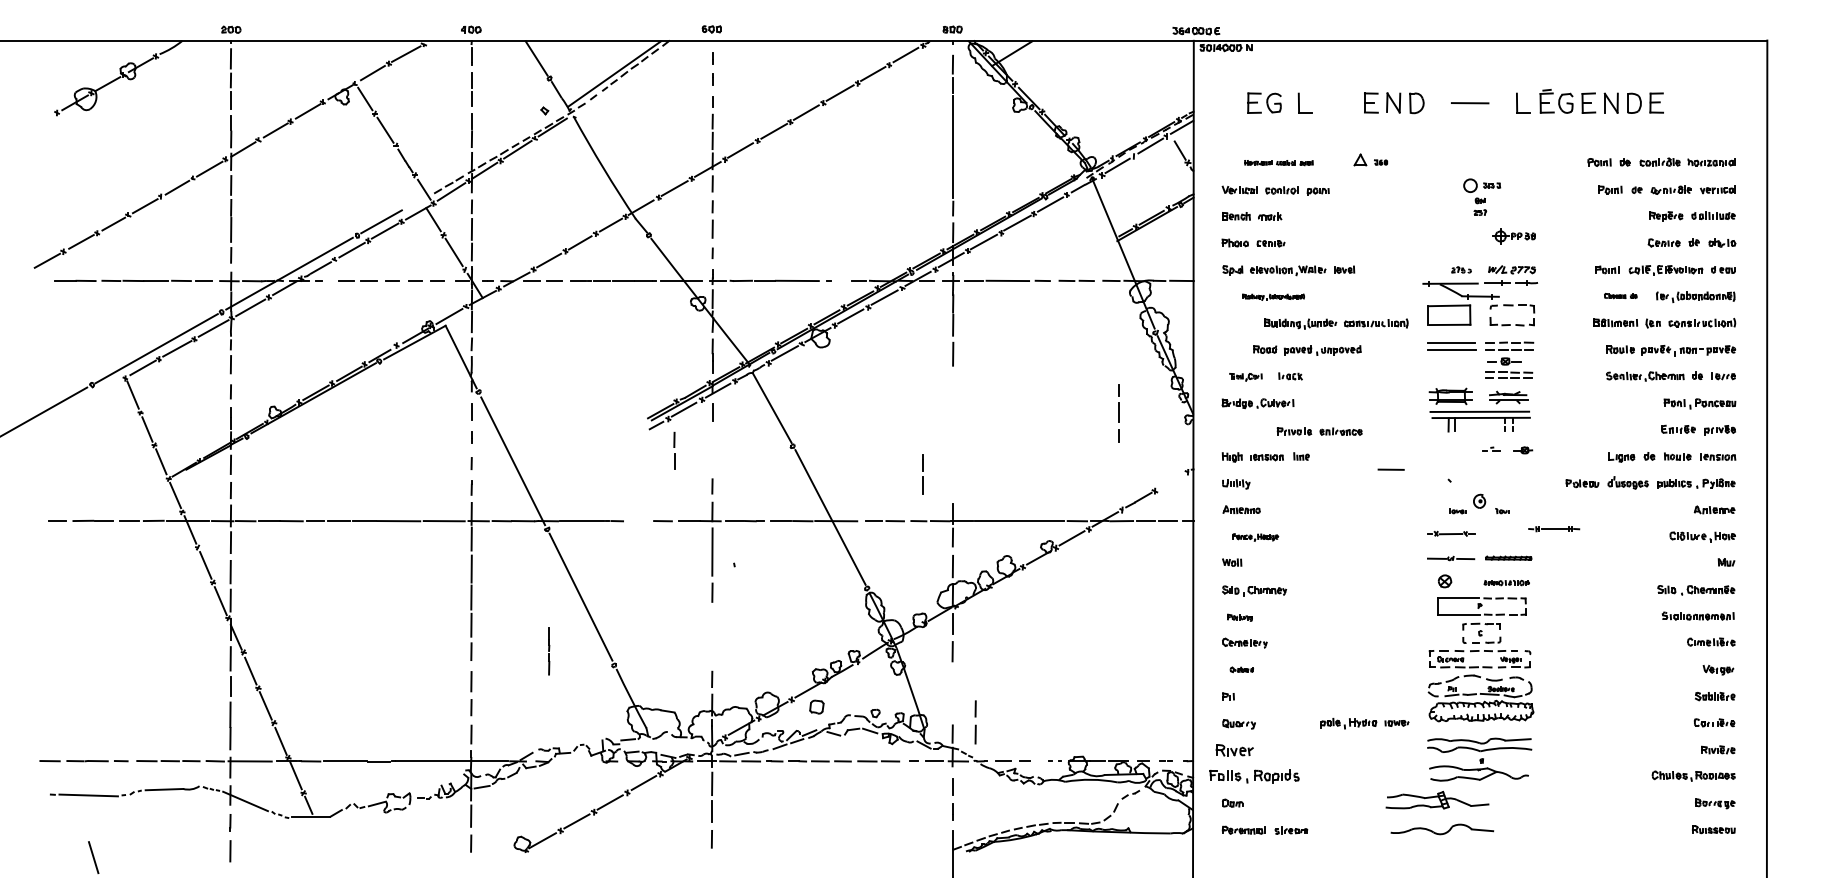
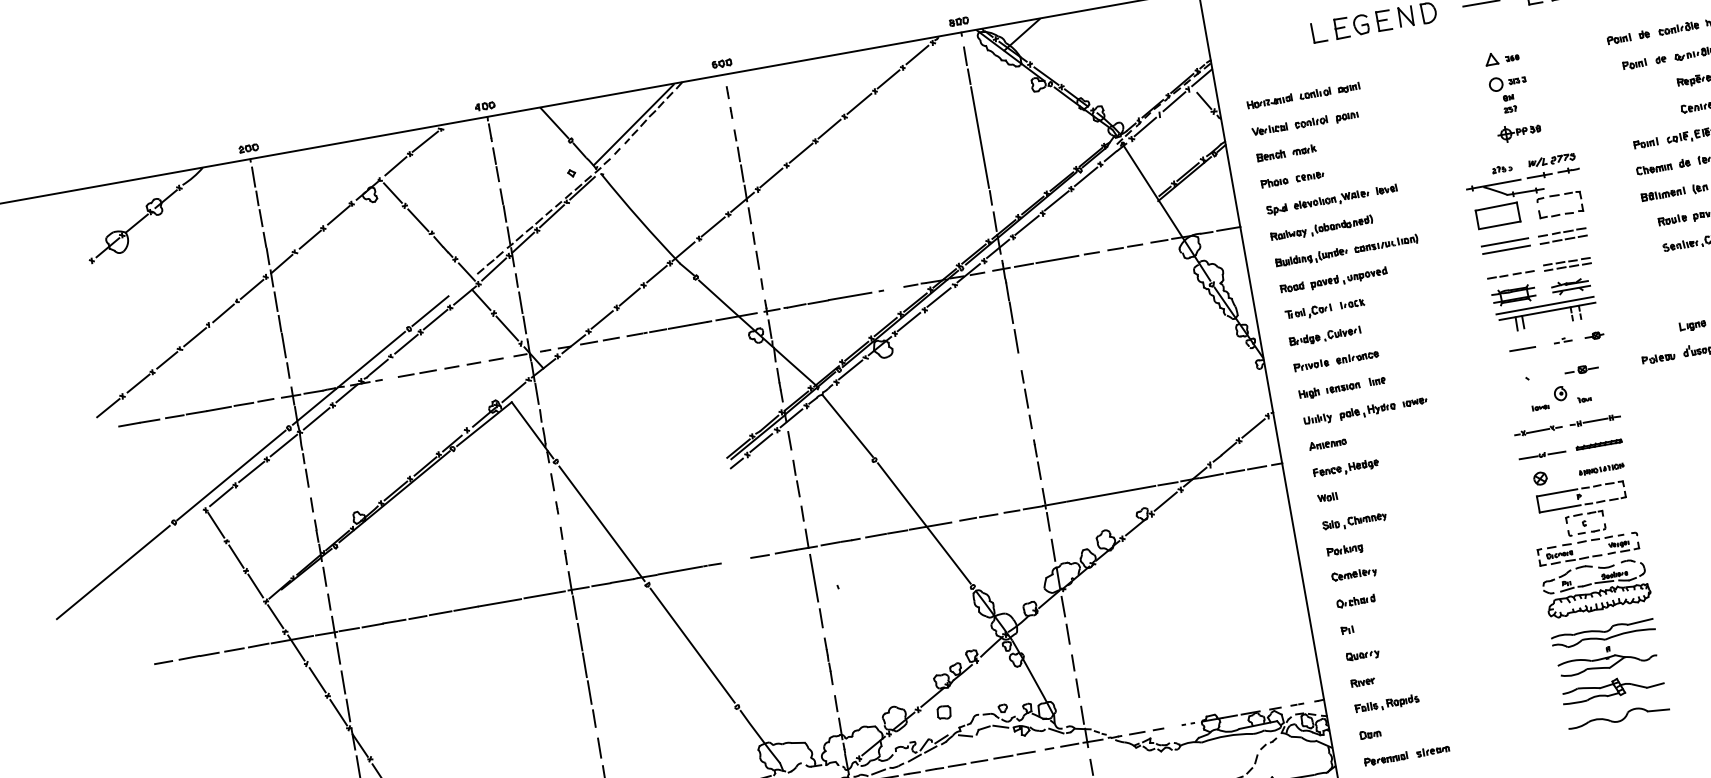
part: (1264, 102) -> (1351, 25), moved
part: (1370, 159) -> (1501, 57), moved
part: (1278, 162) -> (1303, 95), size x1.67
part: (1513, 236) -> (1518, 132), moved
part: (1620, 295) -> (1663, 166), size x1.67
part: (1273, 296) -> (1321, 228), size x1.67
part: (1336, 323) -> (1347, 251), moved
part: (1307, 350) -> (1334, 280), moved
part: (1504, 361) -> (1581, 369), moved
part: (1451, 375) -> (1510, 274), added
part: (1245, 377) -> (1308, 312), size x1.43
line: (1118, 413) -> (1026, 399), moved
part: (1319, 431) -> (1336, 360), moved
line: (674, 447) -> (795, 475), moved
line: (1390, 469) -> (1521, 348), moved
line: (922, 476) -> (1037, 461), moved
line: (1170, 481) -> (1252, 428), added
part: (1554, 529) -> (1595, 421), moved
part: (1255, 537) -> (1346, 468), size x1.43
part: (1239, 617) -> (1344, 550), size x1.43
line: (549, 651) -> (829, 661), moved
part: (1241, 669) -> (1355, 601), size x1.67
part: (1364, 723) -> (1383, 408), moved
line: (975, 724) -> (1075, 678), moved
part: (1234, 750) -> (1362, 682), size x0.62
part: (1254, 776) -> (1387, 704), size x0.71
part: (1437, 799) -> (1612, 687), moved
part: (1442, 829) -> (1618, 716), moved

